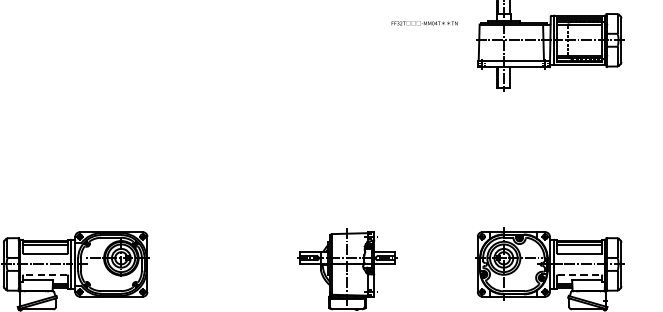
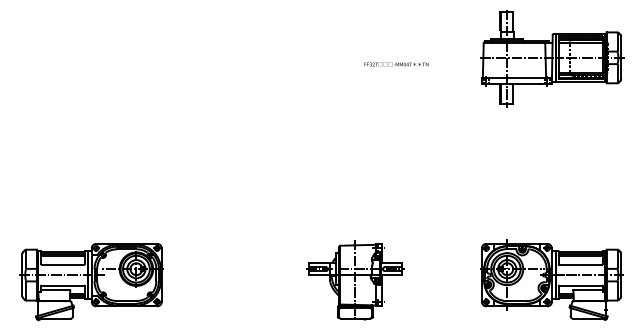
text: (424, 23) -> (396, 64), moved
line: (45, 275) -> (62, 285), dashed -> solid
line: (580, 275) -> (581, 285), dashed -> solid

